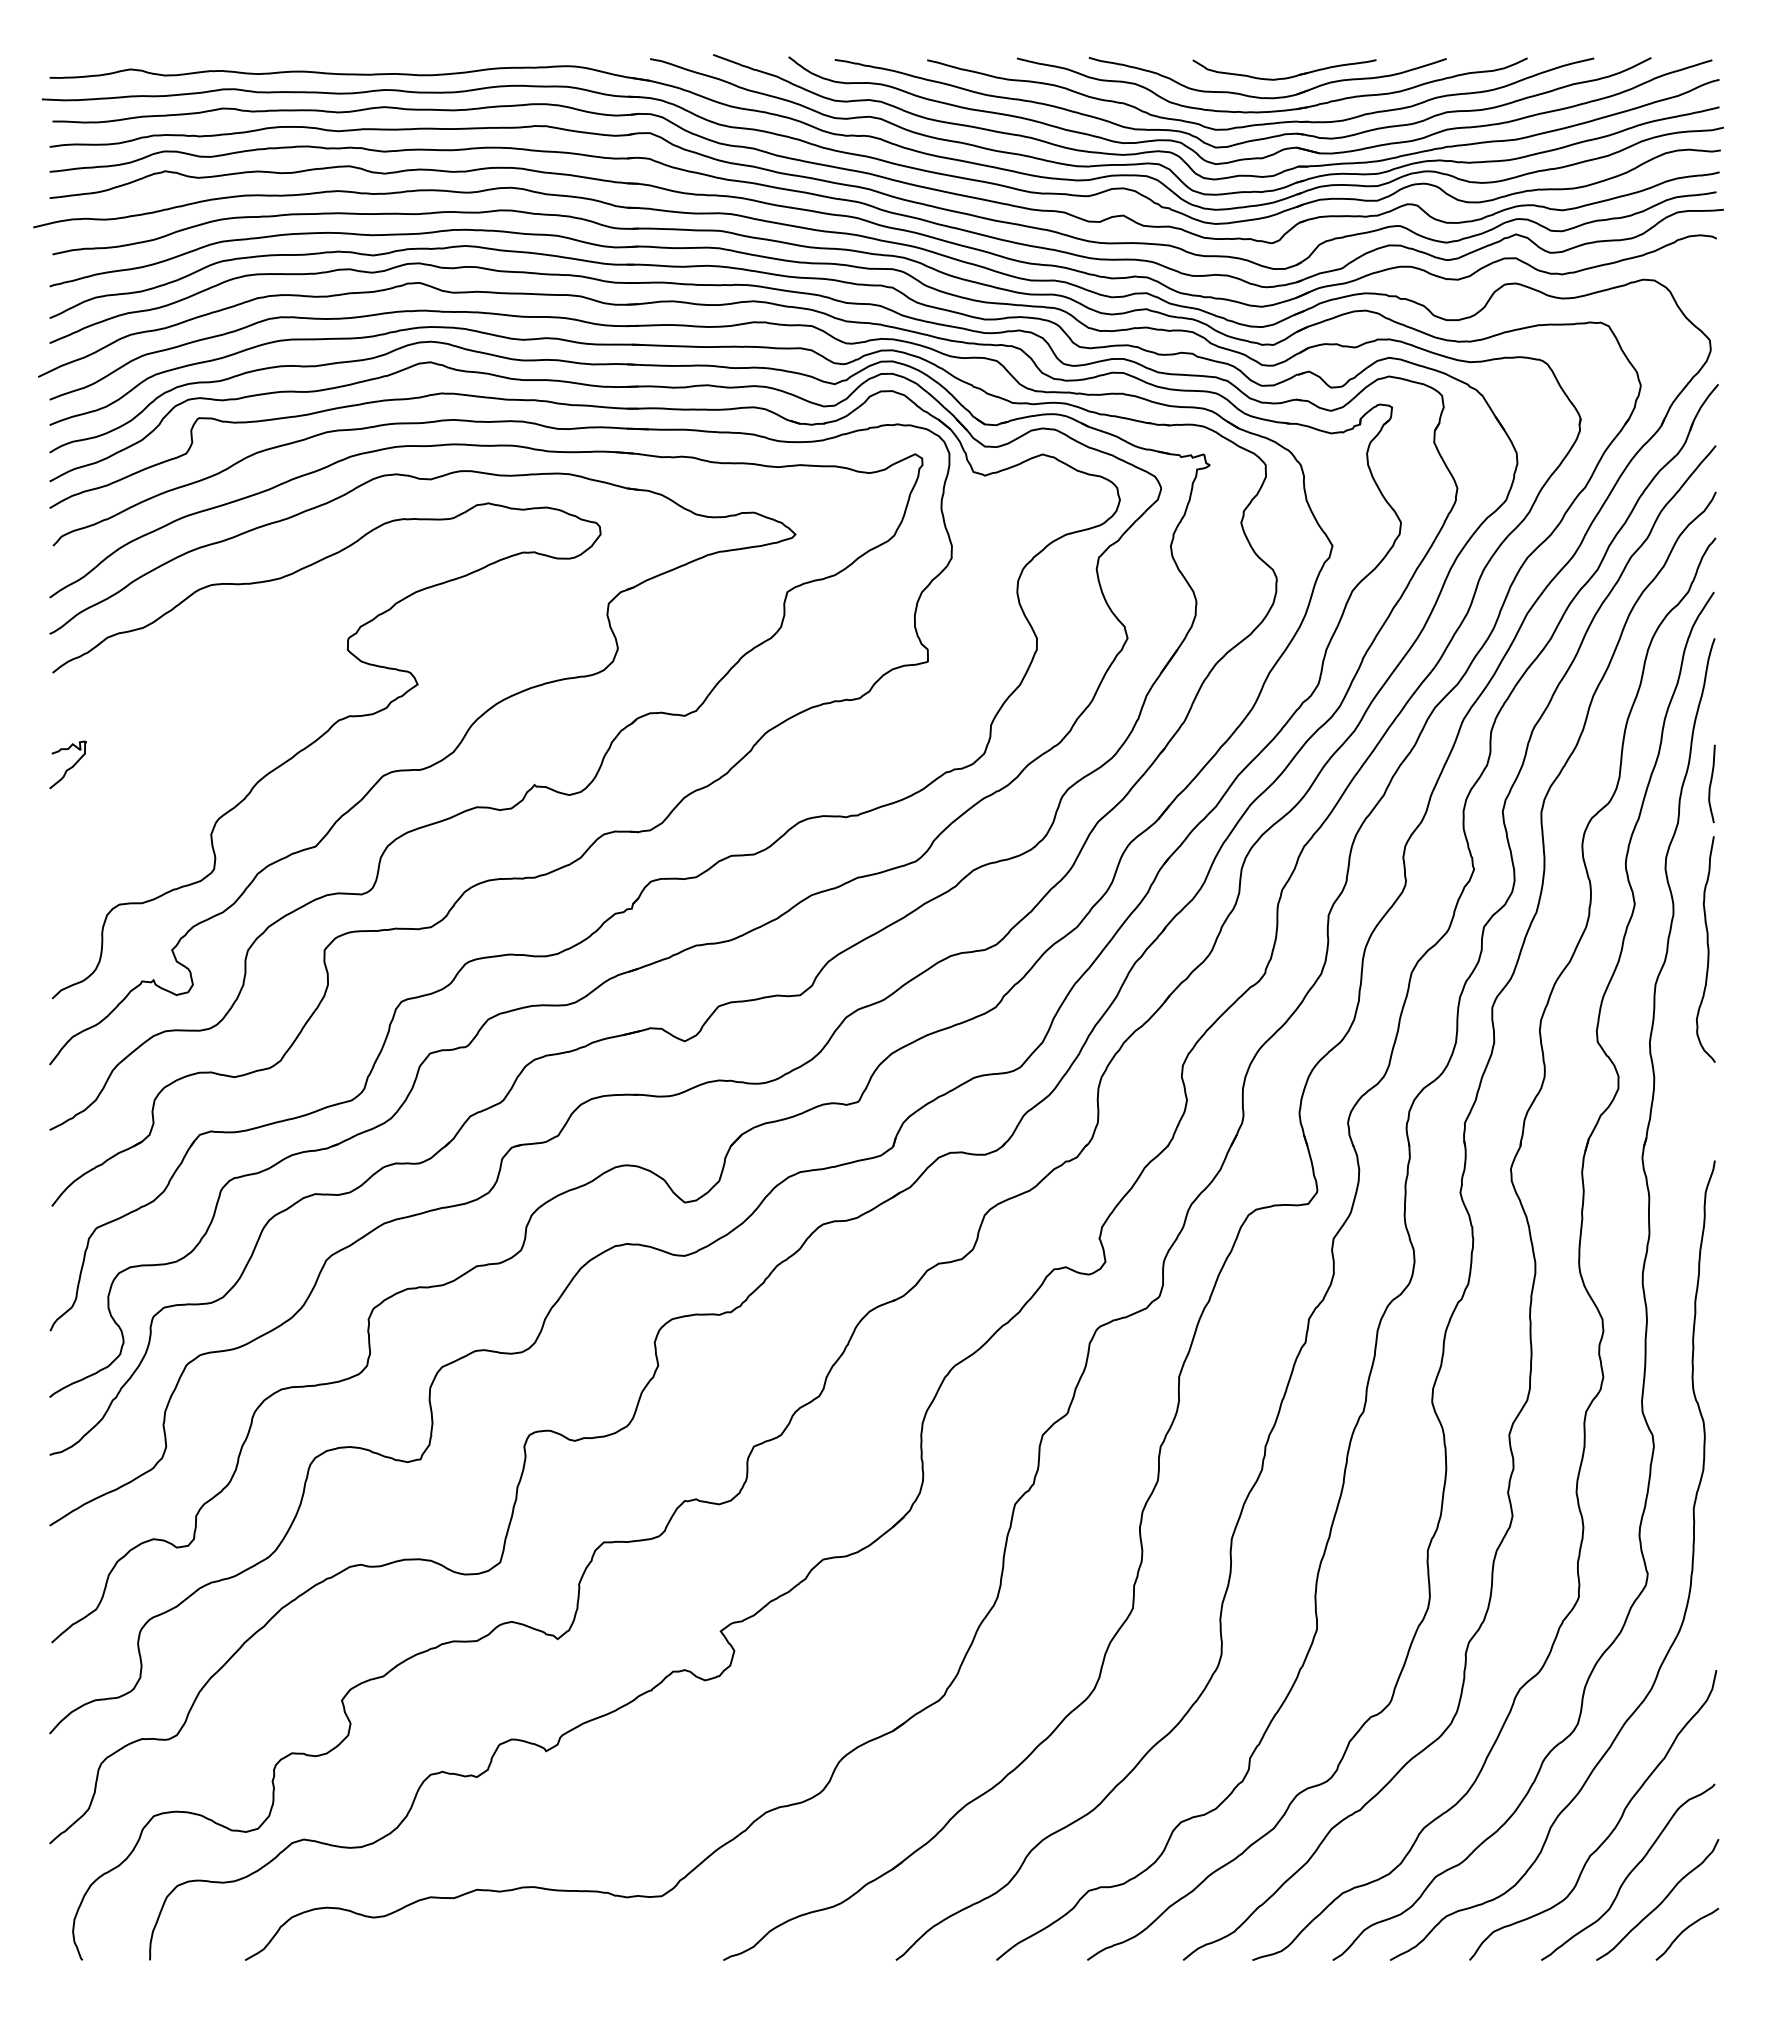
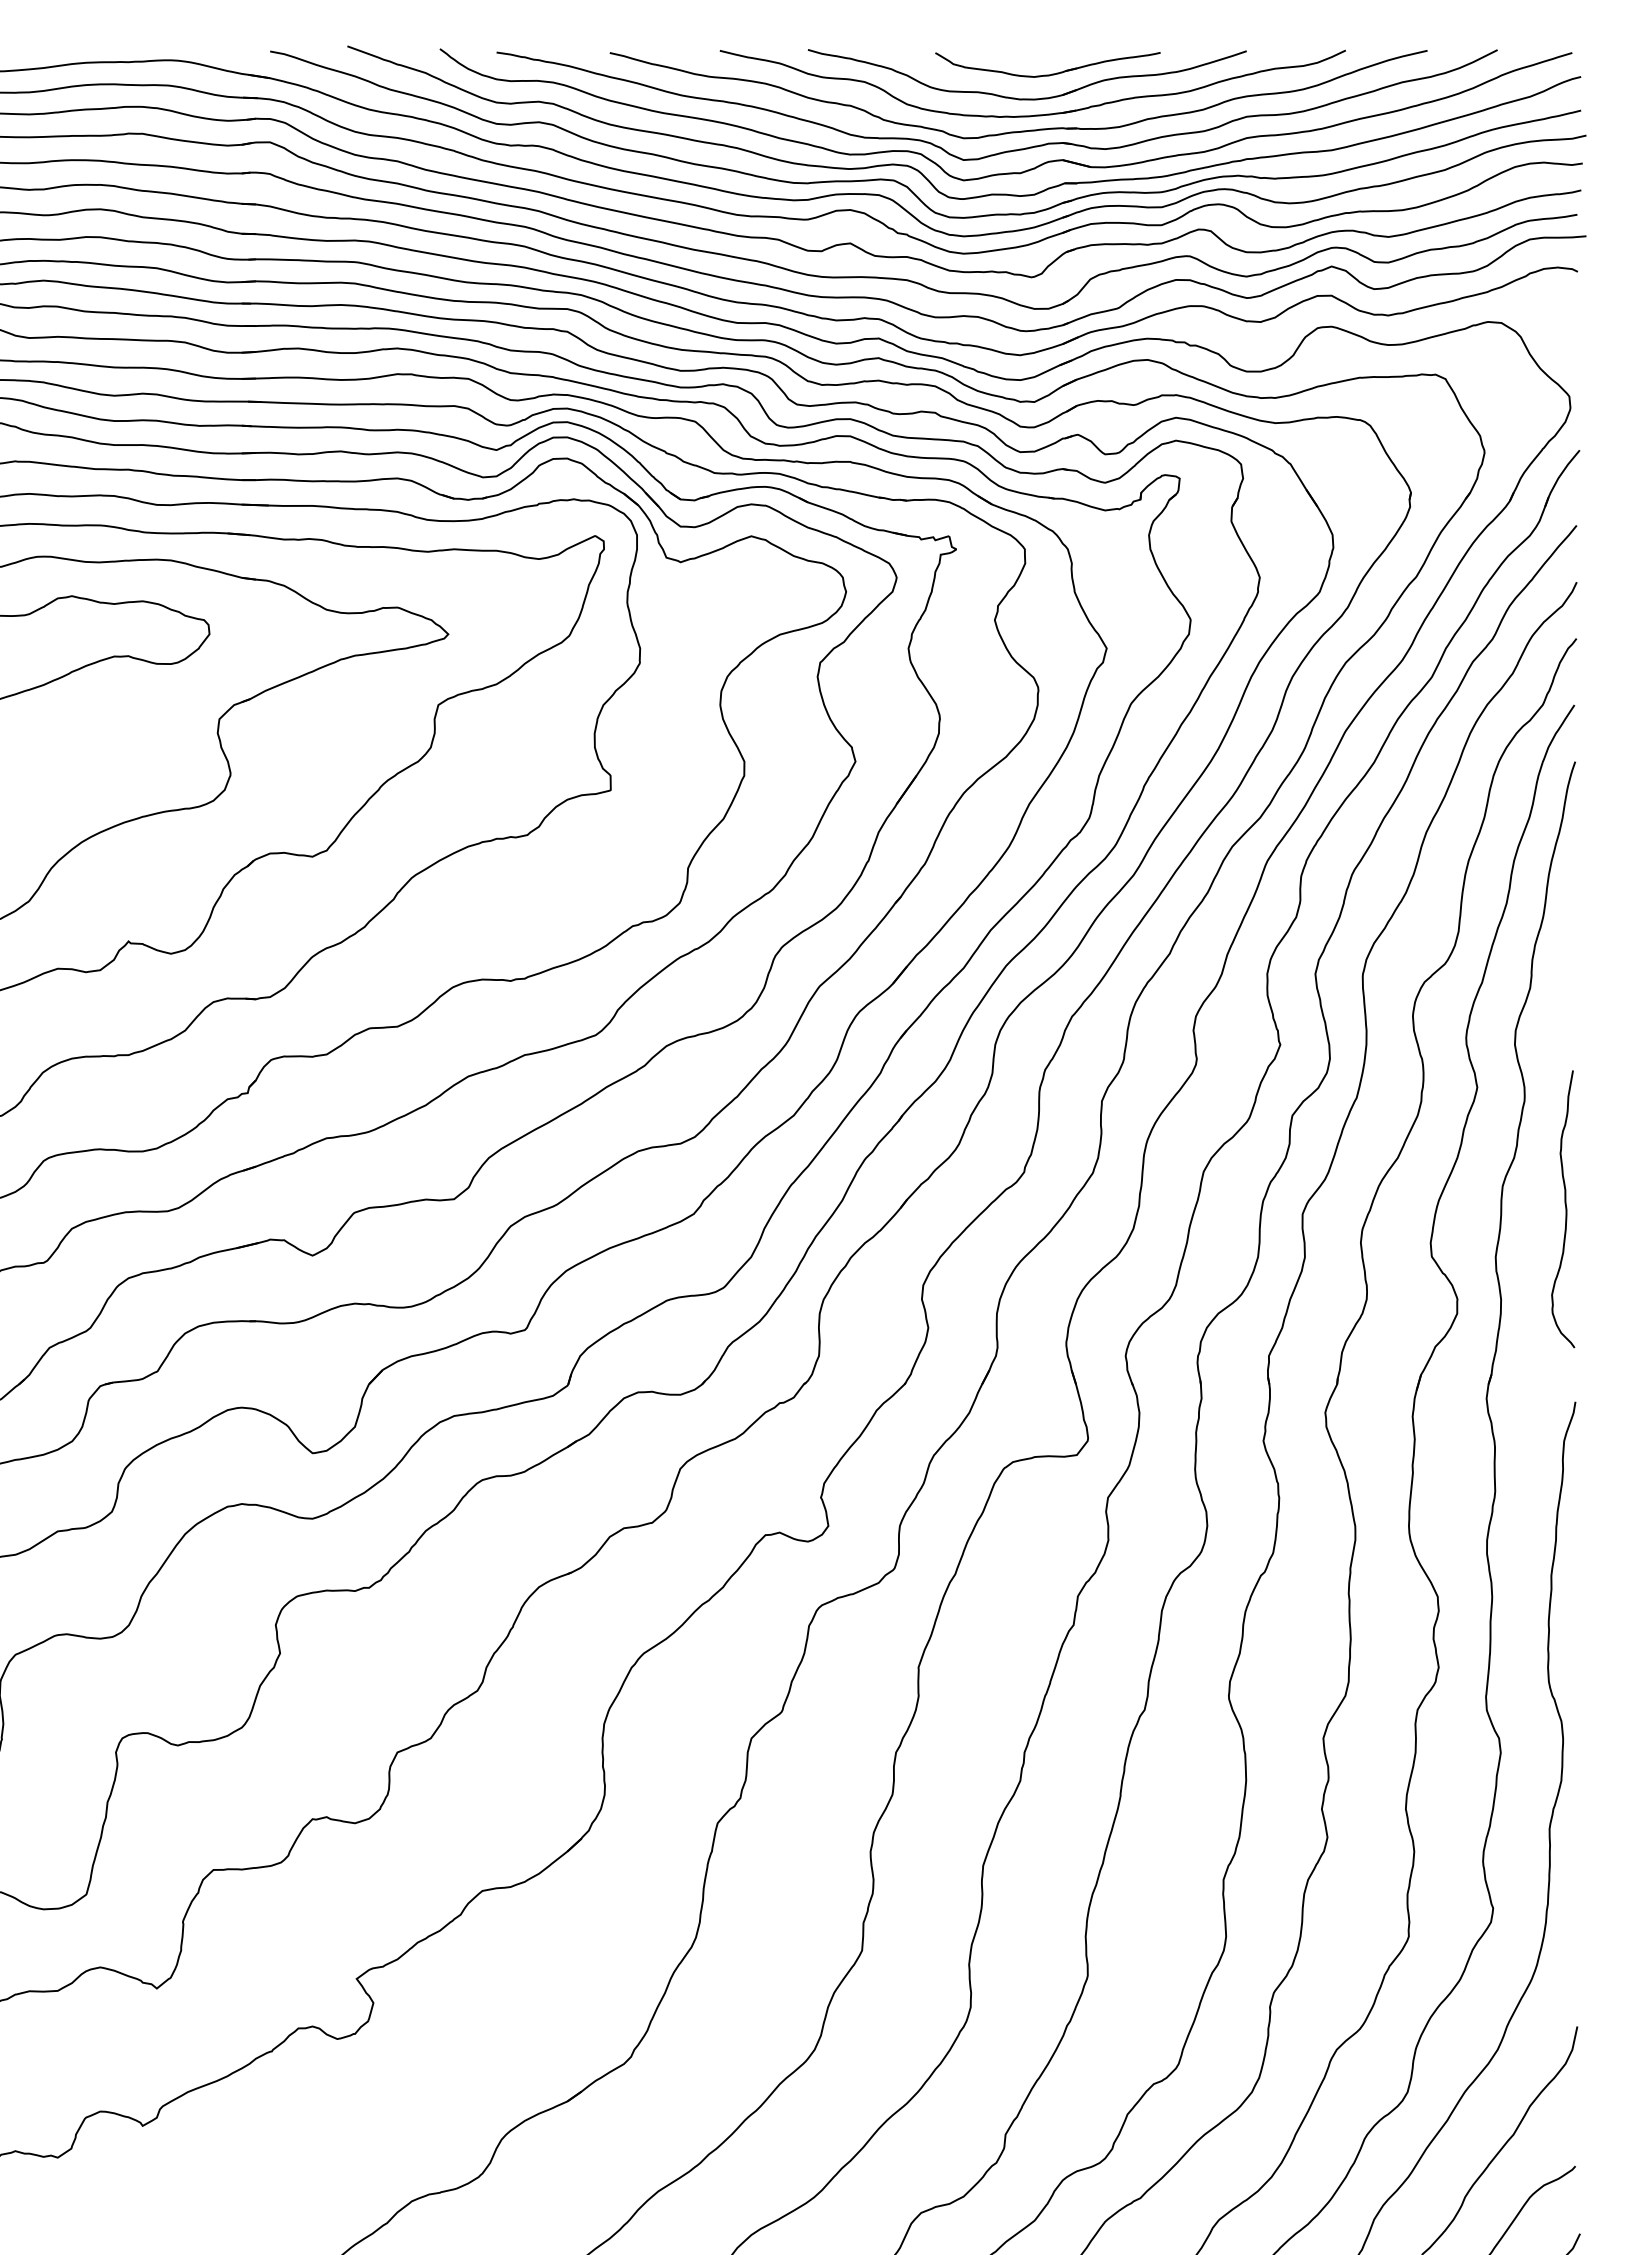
curve: (1711, 783) -> (1571, 939), removed
curve: (1707, 949) -> (1565, 1209), moved

